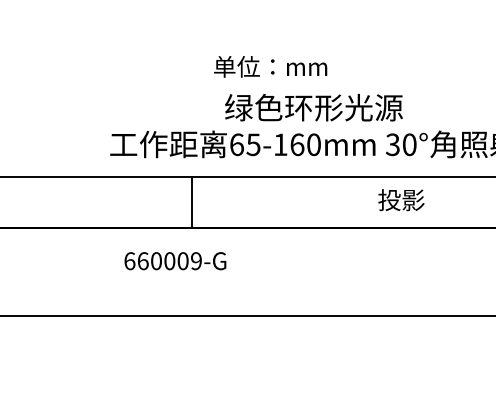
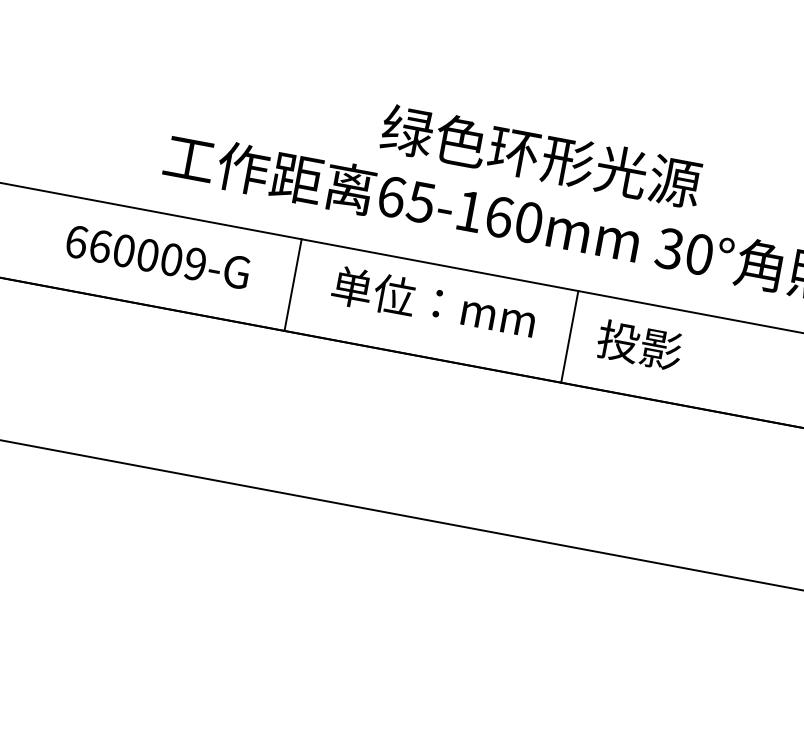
text: (270, 66) -> (433, 302), moved
text: (401, 200) -> (639, 346), moved
line: (347, 202) -> (569, 336), added
text: (175, 261) -> (157, 257), moved

